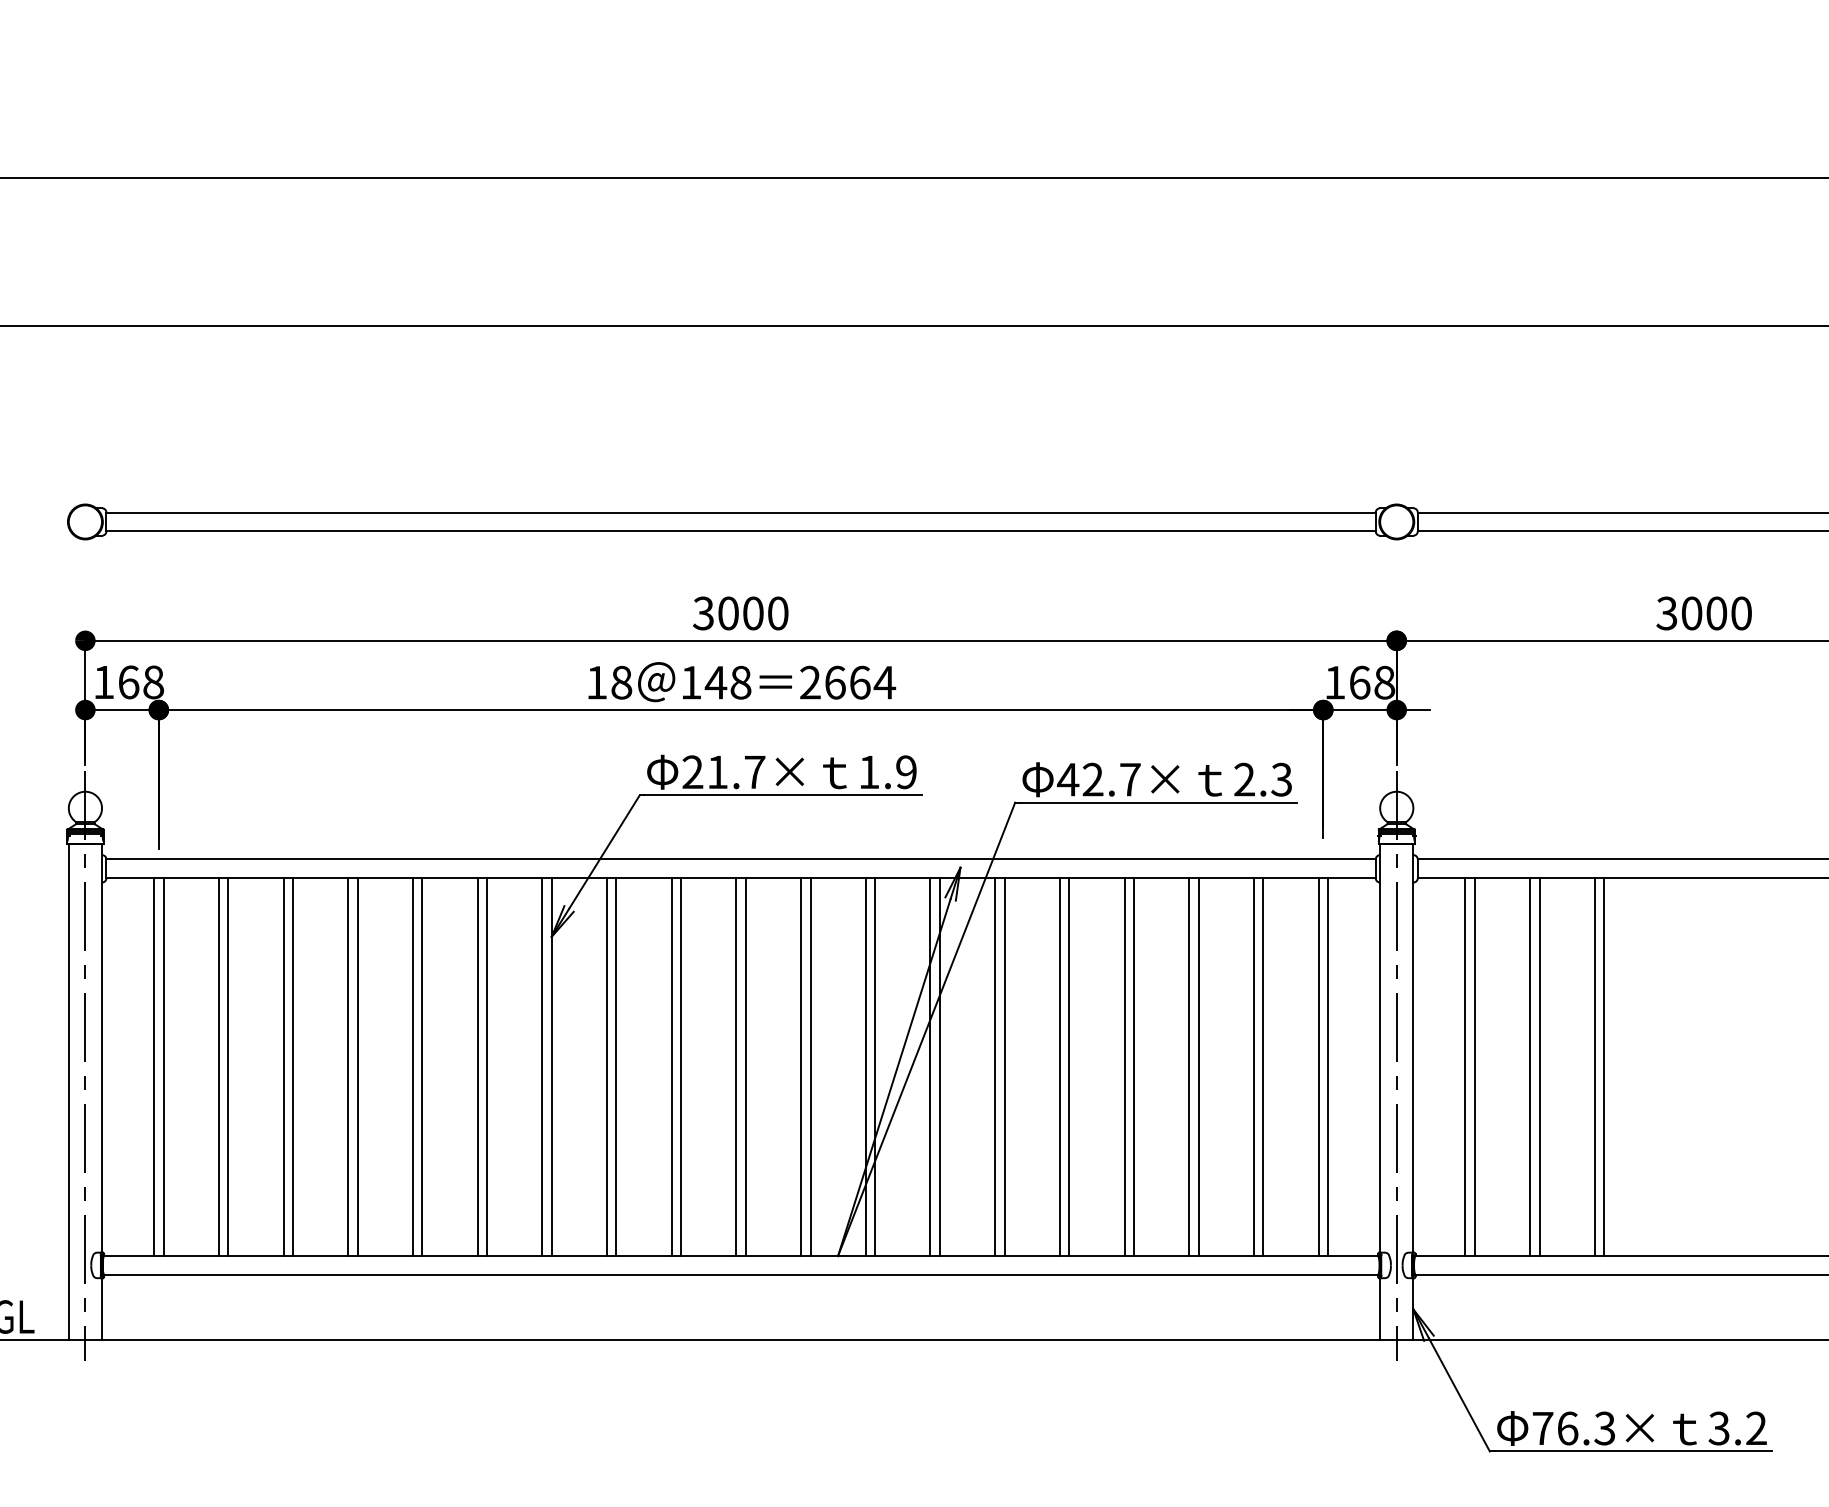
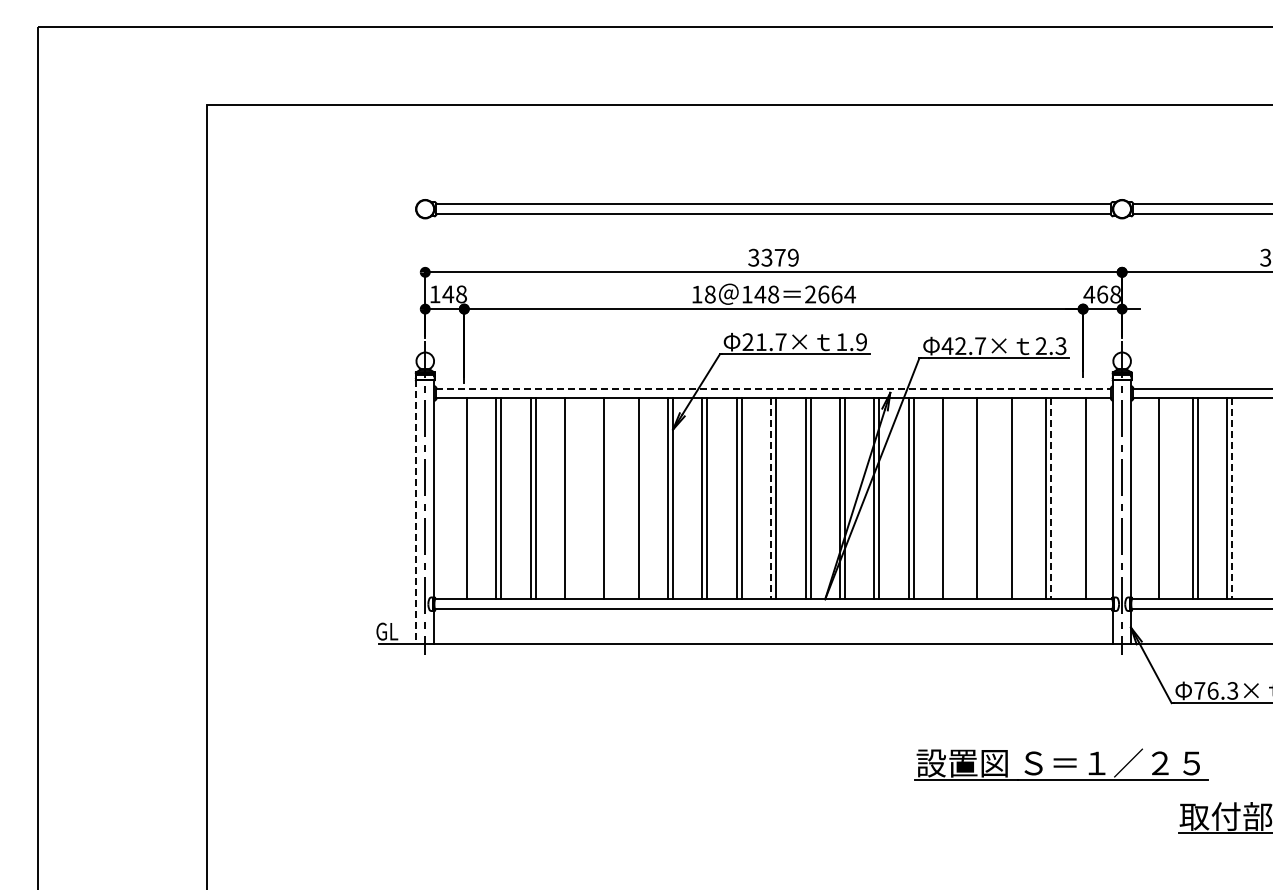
text: (751, 612) -> (779, 257), 3000 -> 3379
text: (129, 682) -> (448, 294), 168 -> 148
text: (1335, 682) -> (1089, 294), 168 -> 468
line: (742, 859) -> (774, 388), solid -> dashed
line: (153, 1066) -> (461, 498), removed
line: (356, 1066) -> (569, 498), removed
line: (413, 1066) -> (599, 498), removed
line: (477, 1066) -> (633, 498), removed
line: (1070, 1066) -> (948, 498), removed
line: (1133, 1066) -> (982, 498), removed
line: (1197, 1066) -> (1016, 498), removed
line: (1318, 1066) -> (1080, 498), removed
line: (1474, 1066) -> (1163, 498), removed
line: (736, 1068) -> (771, 499), solid -> dashed
line: (1263, 1068) -> (1051, 499), solid -> dashed
line: (1604, 1068) -> (1232, 499), solid -> dashed
line: (68, 1092) -> (416, 512), solid -> dashed

